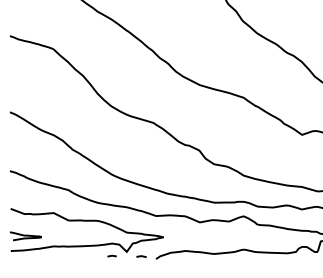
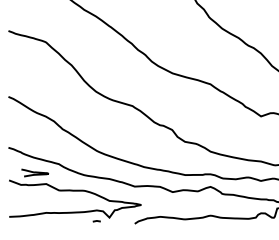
curve: (25, 236) -> (34, 173), moved
line: (141, 256) -> (122, 221), removed

